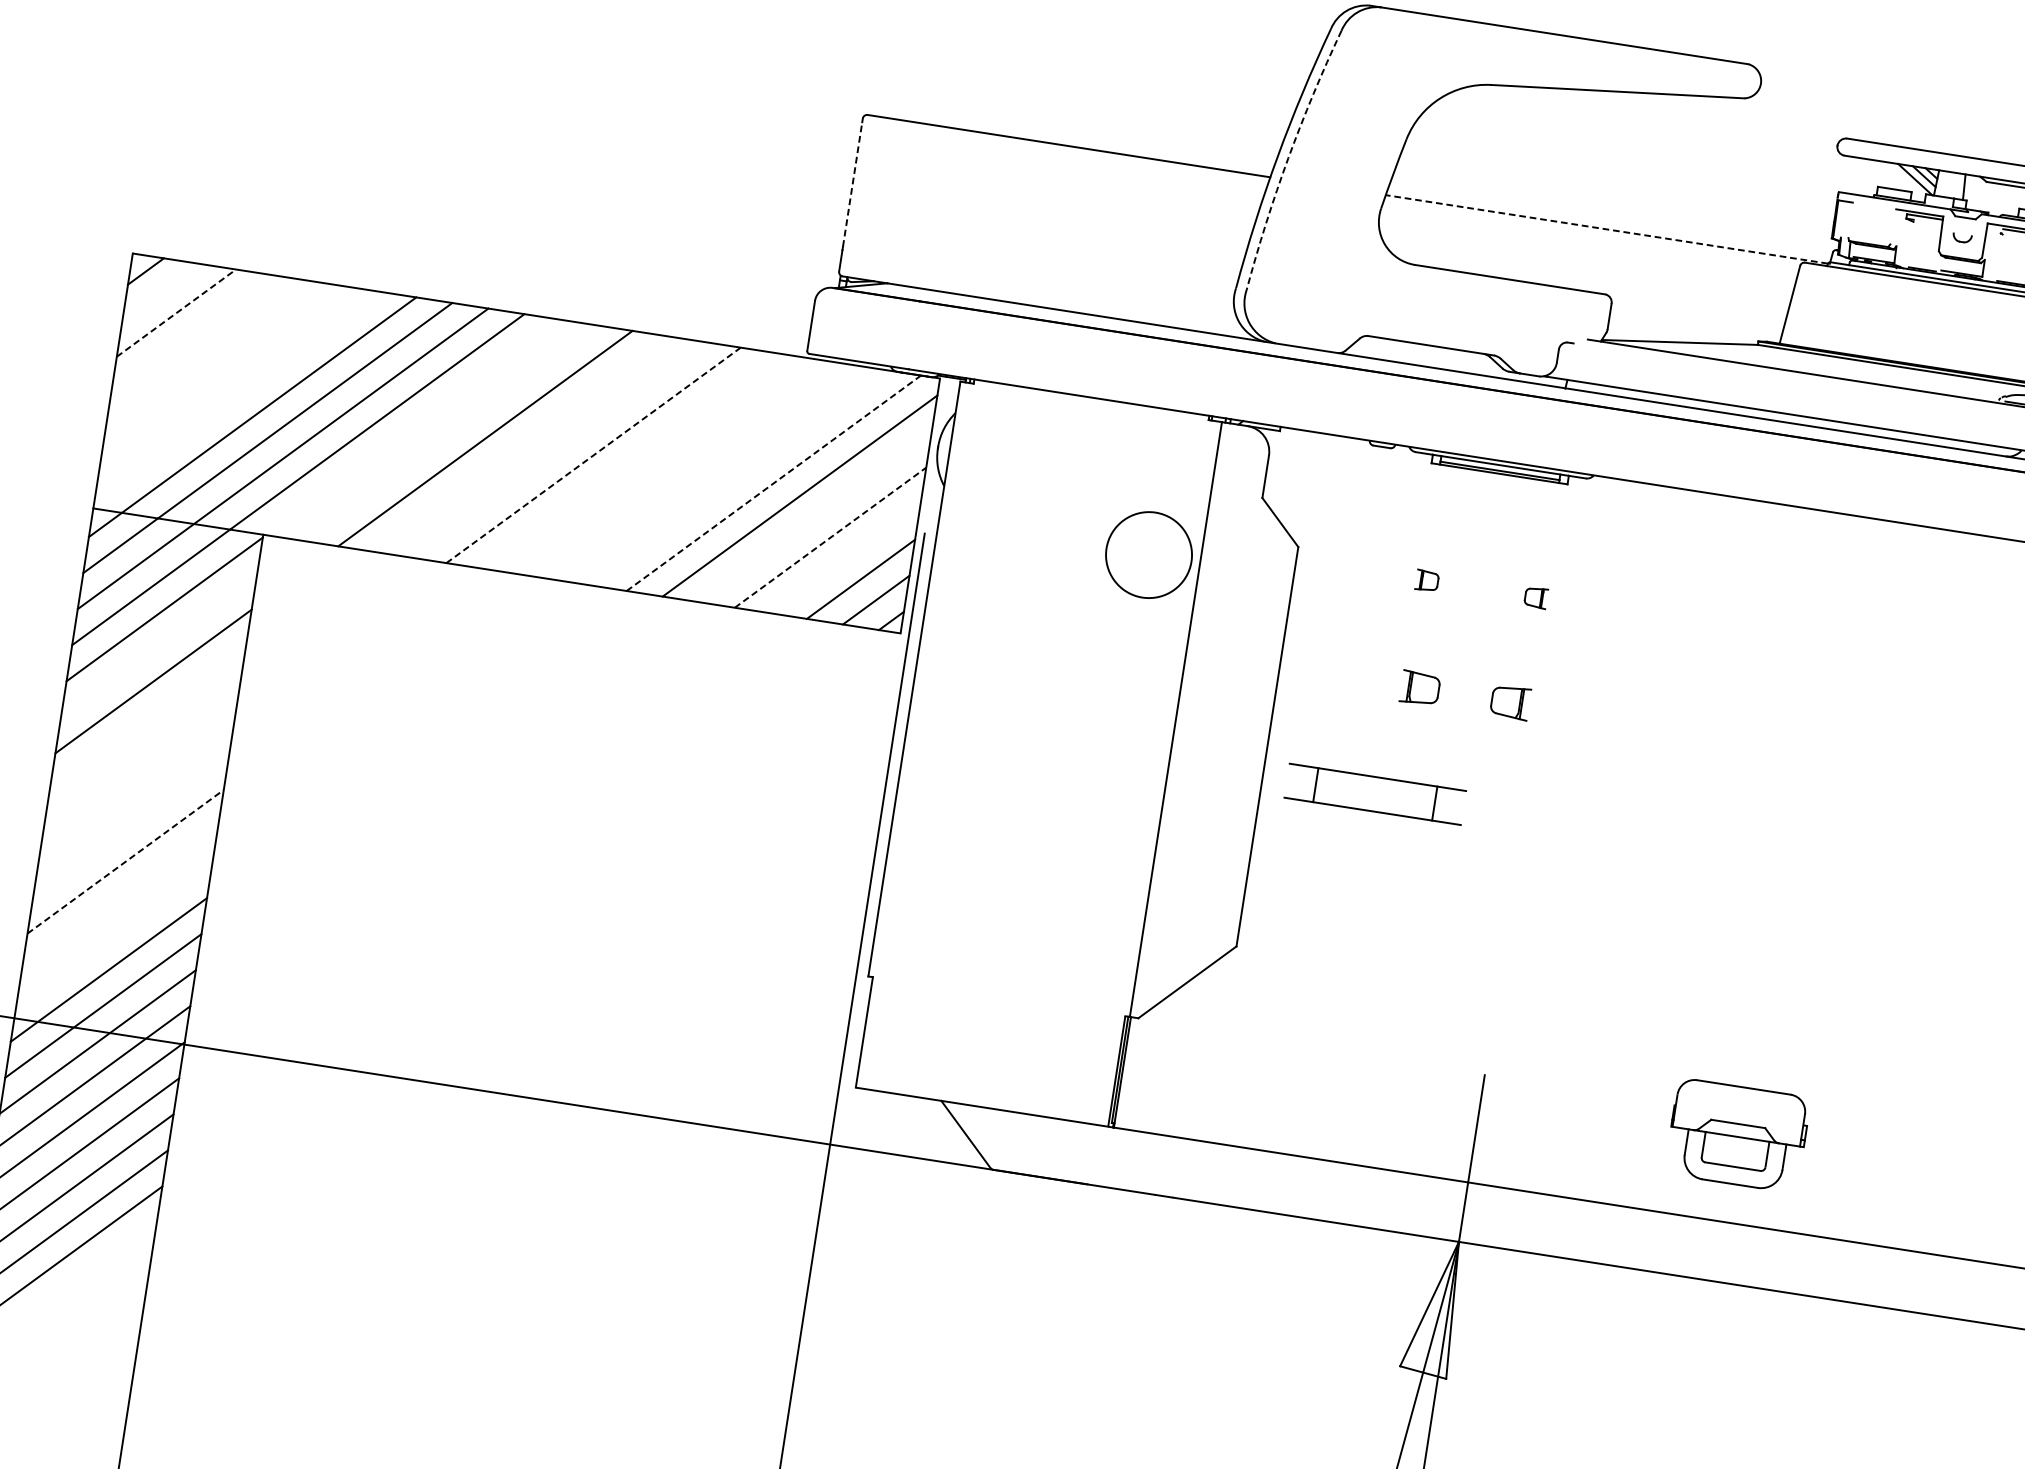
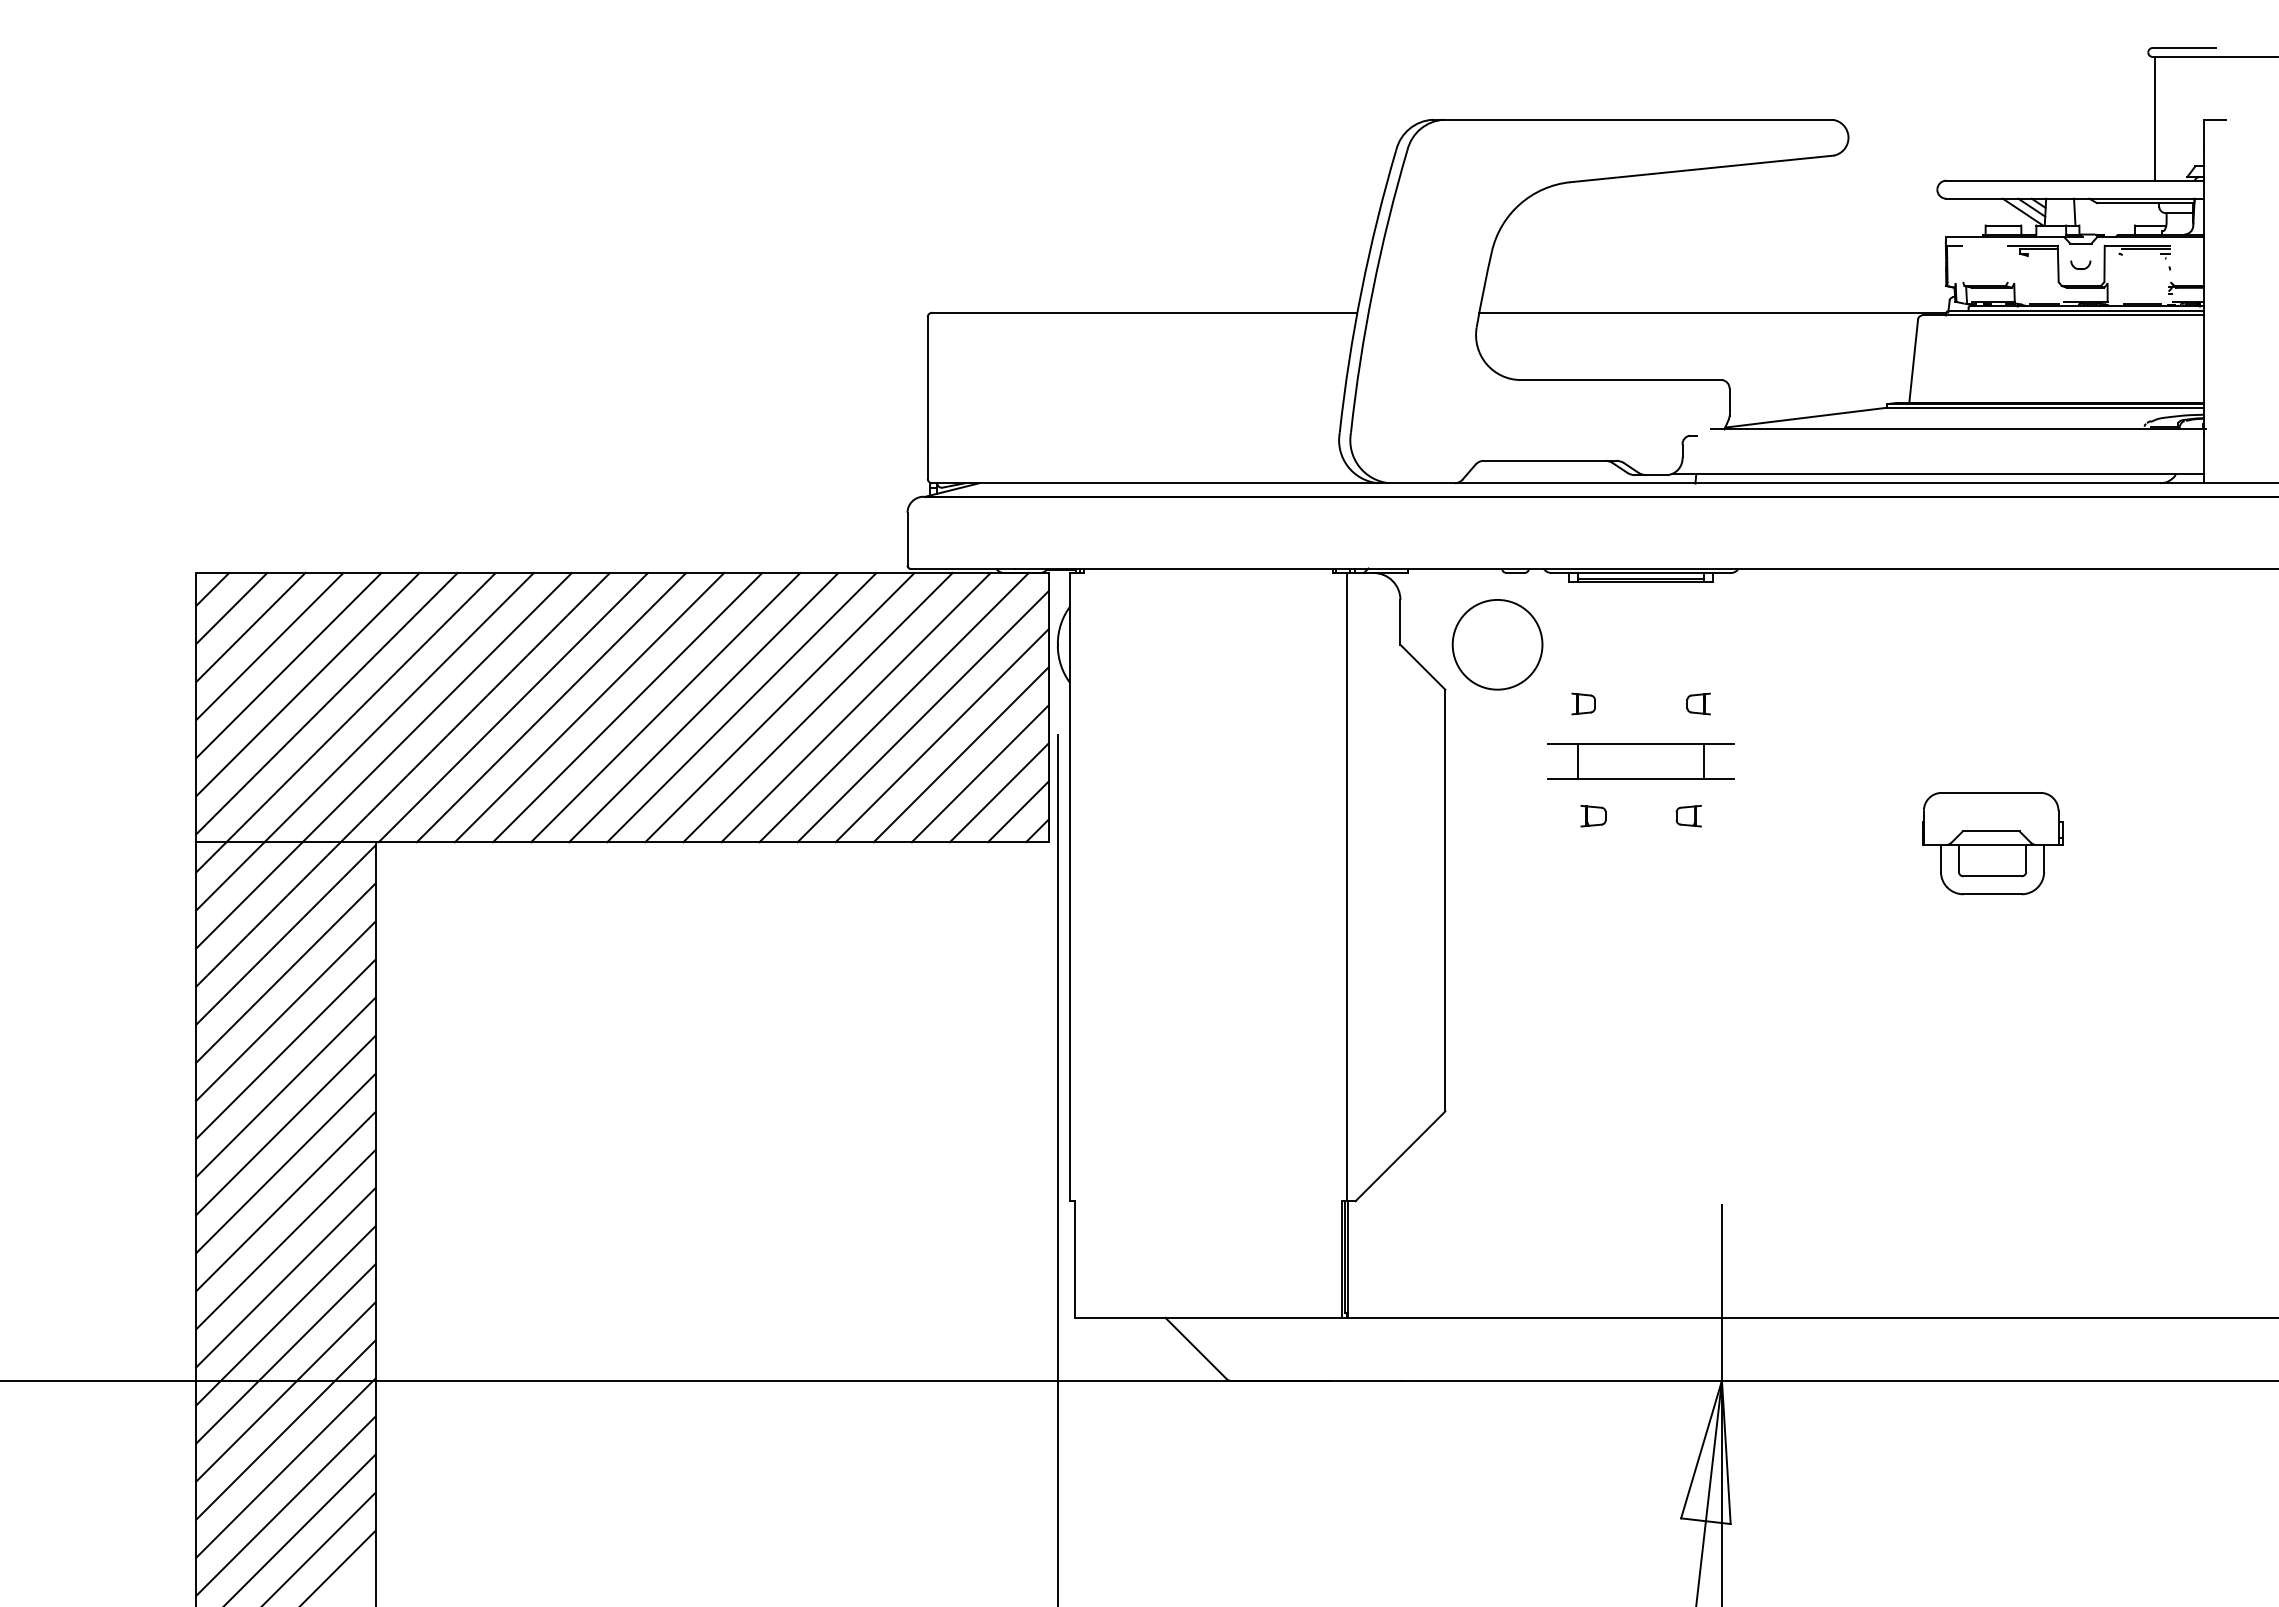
arc: (1287, 158) -> (1372, 290), dashed -> solid
line: (852, 184) -> (927, 386), dashed -> solid
line: (1606, 229) -> (1712, 312), dashed -> solid
line: (160, 292) -> (231, 608), added
line: (177, 313) -> (251, 627), dashed -> solid
line: (191, 333) -> (269, 646), added
line: (206, 354) -> (288, 665), added
line: (221, 375) -> (307, 684), added
line: (236, 396) -> (326, 703), added
line: (413, 427) -> (513, 707), added
line: (449, 432) -> (551, 707), added
line: (521, 444) -> (627, 707), added
line: (557, 449) -> (665, 707), added
line: (594, 455) -> (704, 707), dashed -> solid
line: (629, 460) -> (741, 707), added
line: (665, 466) -> (779, 707), added
line: (701, 471) -> (817, 707), added
line: (737, 477) -> (855, 707), added
line: (774, 483) -> (894, 707), dashed -> solid
line: (814, 516) -> (941, 735), added
line: (830, 537) -> (961, 754), dashed -> solid
circle: (1148, 554) -> (1497, 644), moved
line: (844, 558) -> (979, 773), added
line: (158, 644) -> (285, 972), added
part: (1420, 688) -> (1593, 816), size x0.62
part: (1509, 702) -> (1688, 816), size x0.62
line: (147, 716) -> (285, 1048), added
line: (141, 753) -> (285, 1087), added
line: (136, 789) -> (285, 1125), added
part: (1374, 794) -> (1640, 761), moved
line: (130, 825) -> (285, 1163), added
line: (126, 861) -> (286, 1201), dashed -> solid
line: (119, 897) -> (285, 1239), added
line: (114, 933) -> (285, 1277), added
part: (1737, 1135) -> (1992, 843), moved

